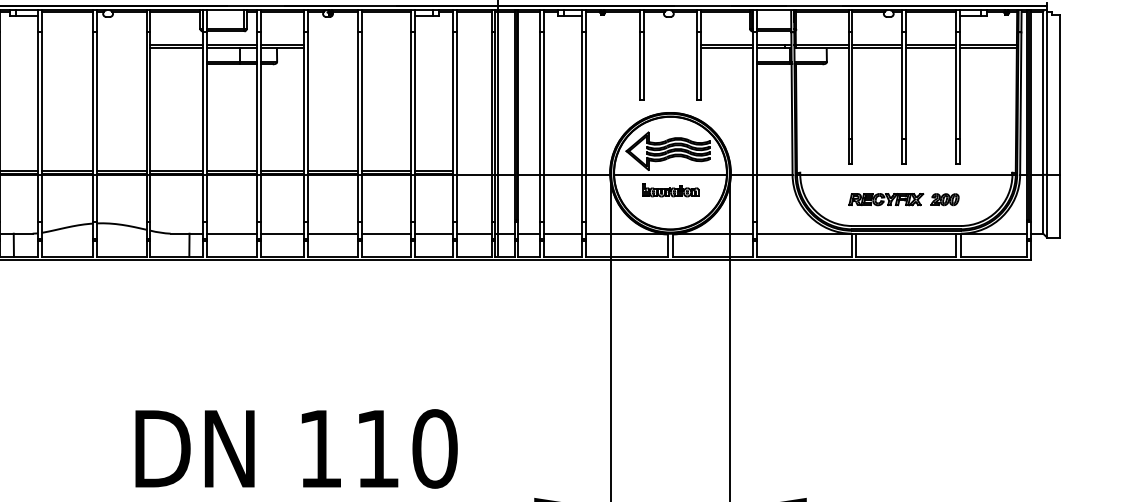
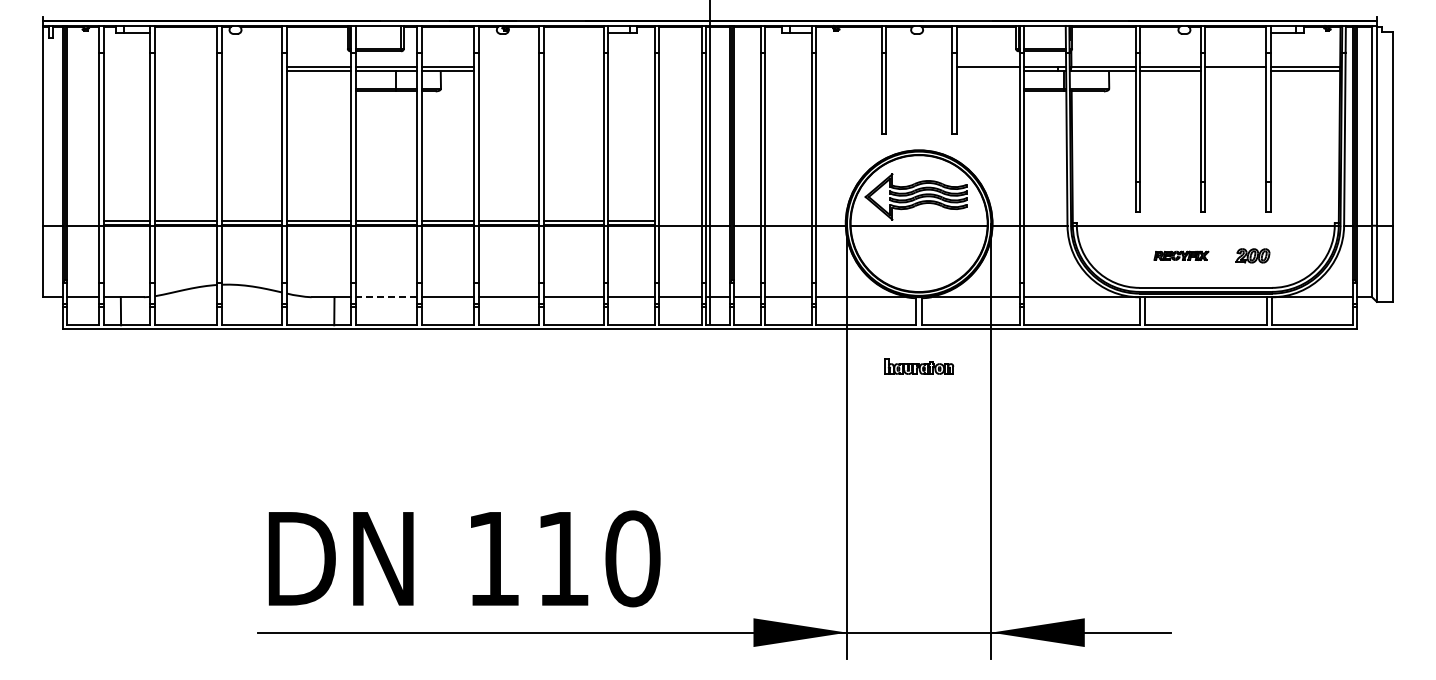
line: (726, 47) -> (987, 71), removed
line: (930, 47) -> (1235, 71), removed
part: (670, 190) -> (919, 366), moved
part: (886, 199) -> (1181, 255), size x0.6
line: (232, 233) -> (386, 297), solid -> dashed

